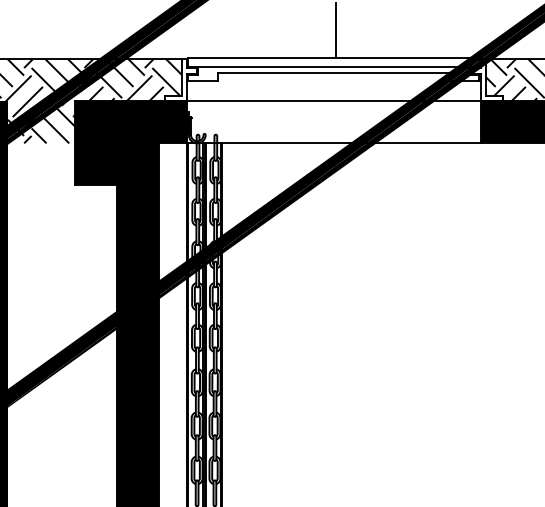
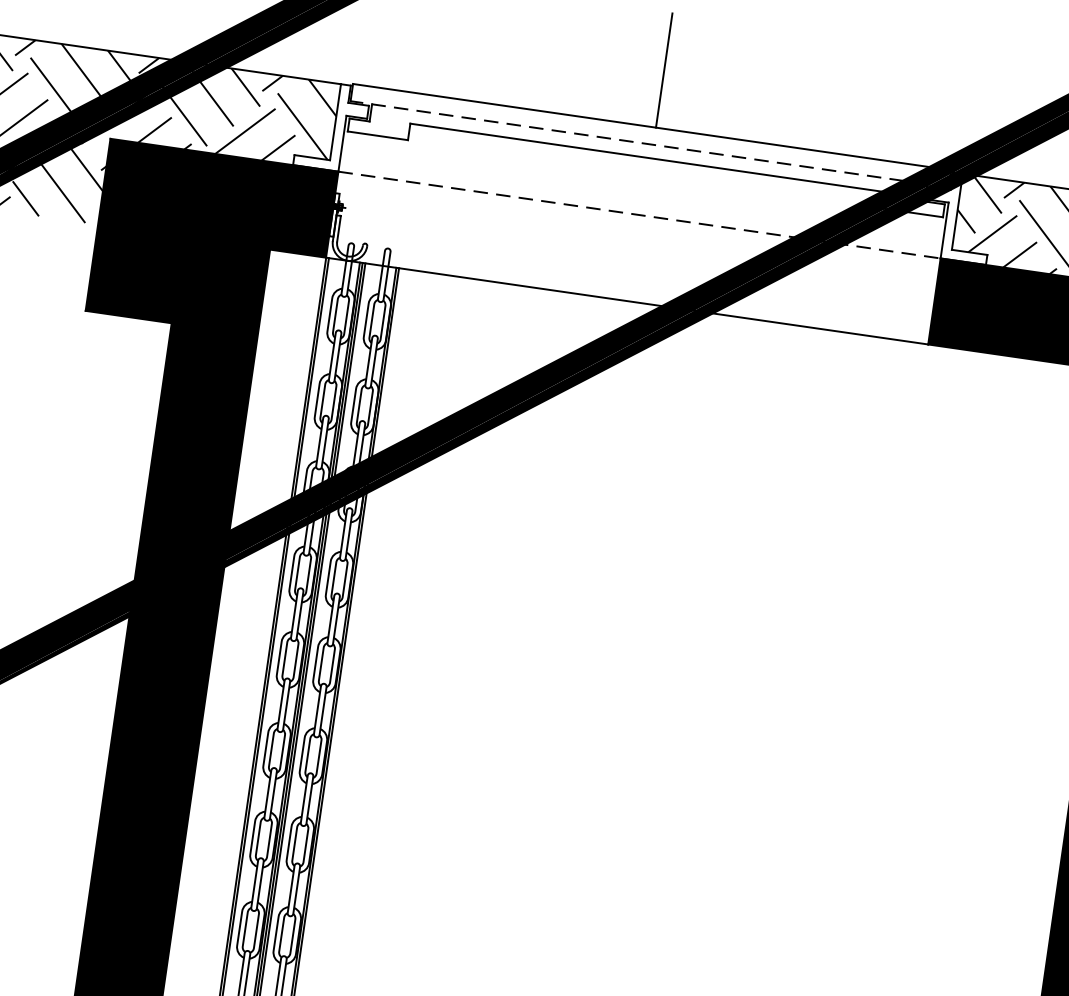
line: (333, 66) -> (649, 143), solid -> dashed
line: (334, 101) -> (640, 215), solid -> dashed

